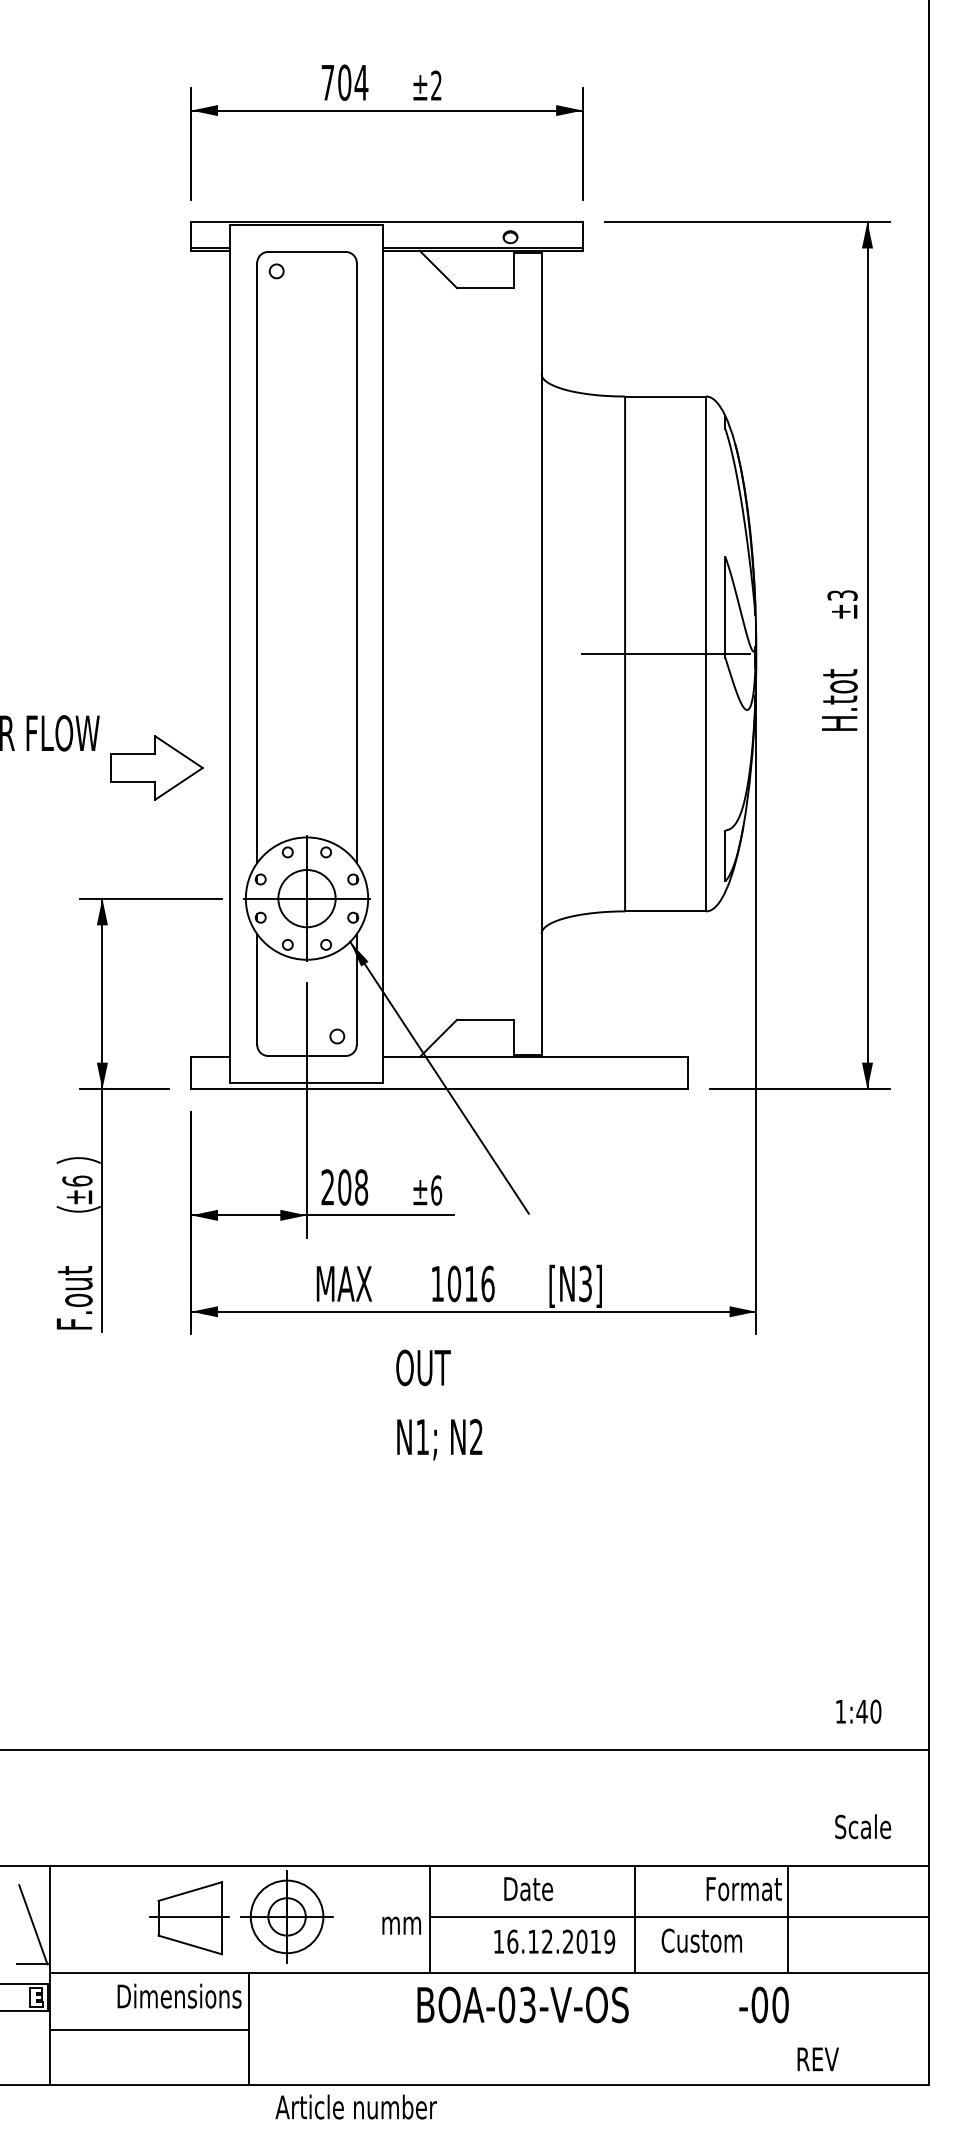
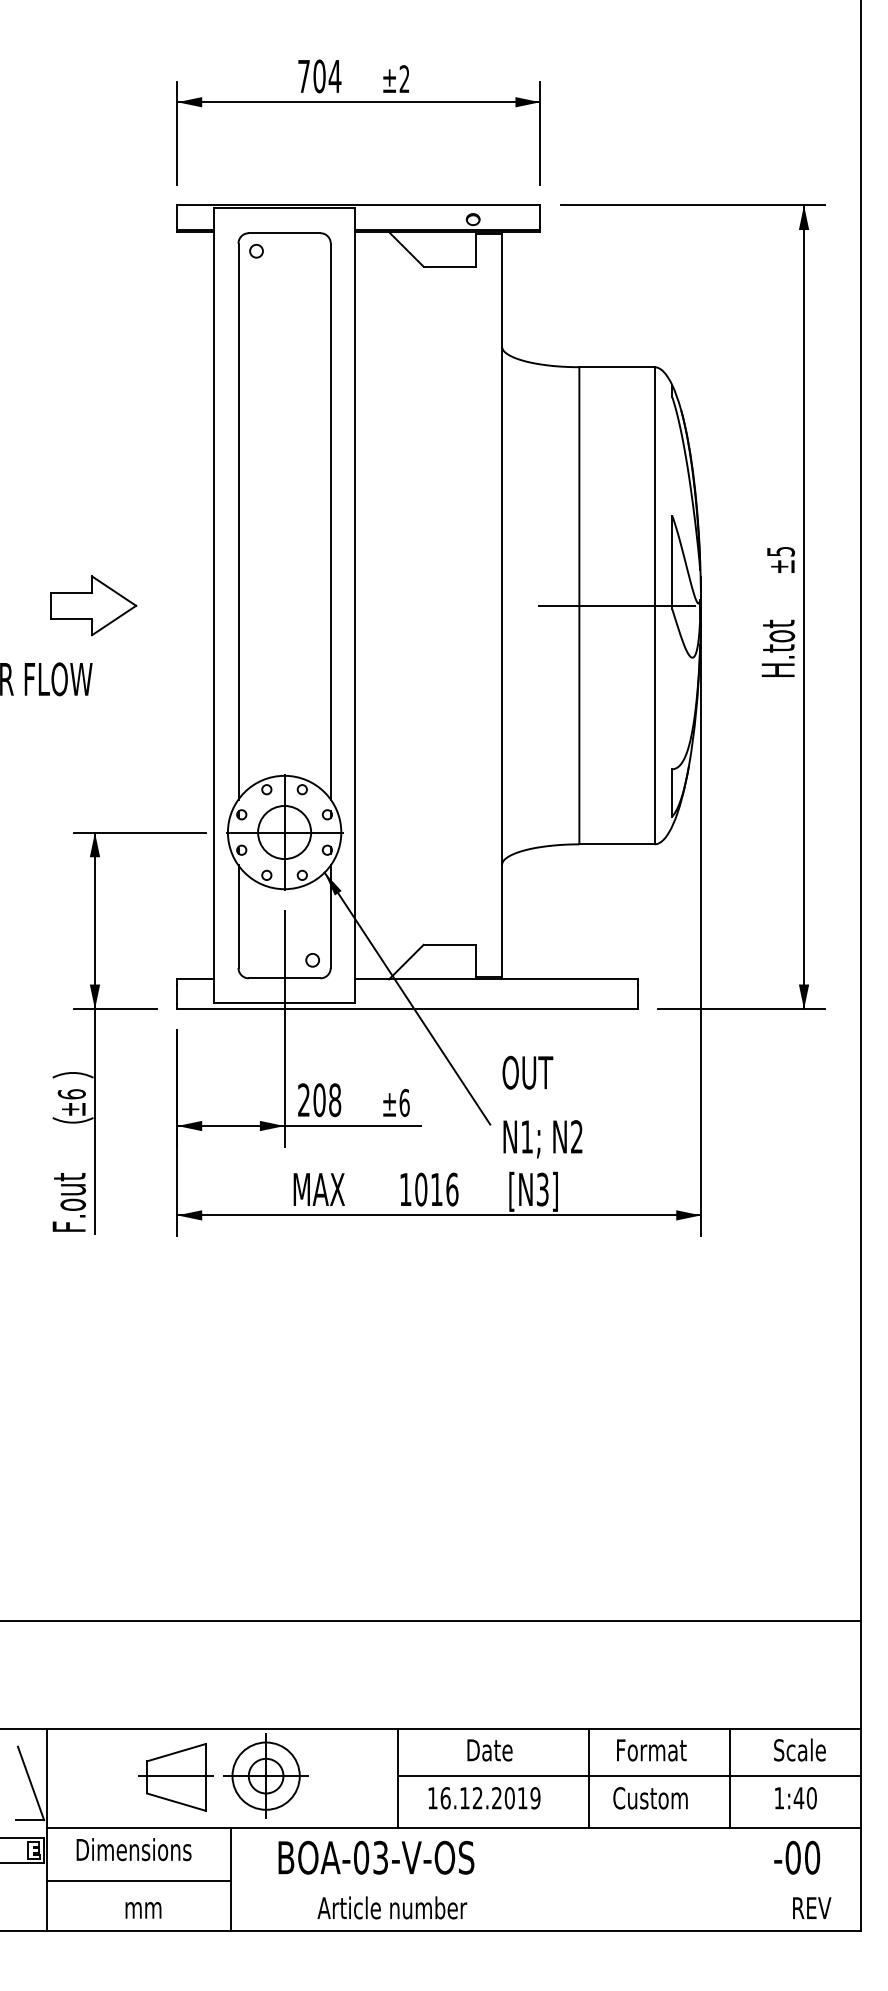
text: (842, 595) -> (780, 551), ±3 -> ±5
part: (156, 767) -> (93, 605), moved
text: (439, 1404) -> (542, 1106), moved
text: (858, 1711) -> (795, 1798), moved
text: (863, 1826) -> (800, 1749), moved
text: (743, 1889) -> (651, 1750), moved
text: (401, 1925) -> (143, 1910), moved
text: (554, 1941) -> (484, 1798), moved
text: (179, 1995) -> (134, 1848), moved
text: (522, 2004) -> (375, 1857), moved
text: (763, 2004) -> (796, 1857), moved
text: (817, 2059) -> (811, 1908), moved
text: (355, 2106) -> (391, 1907), moved

